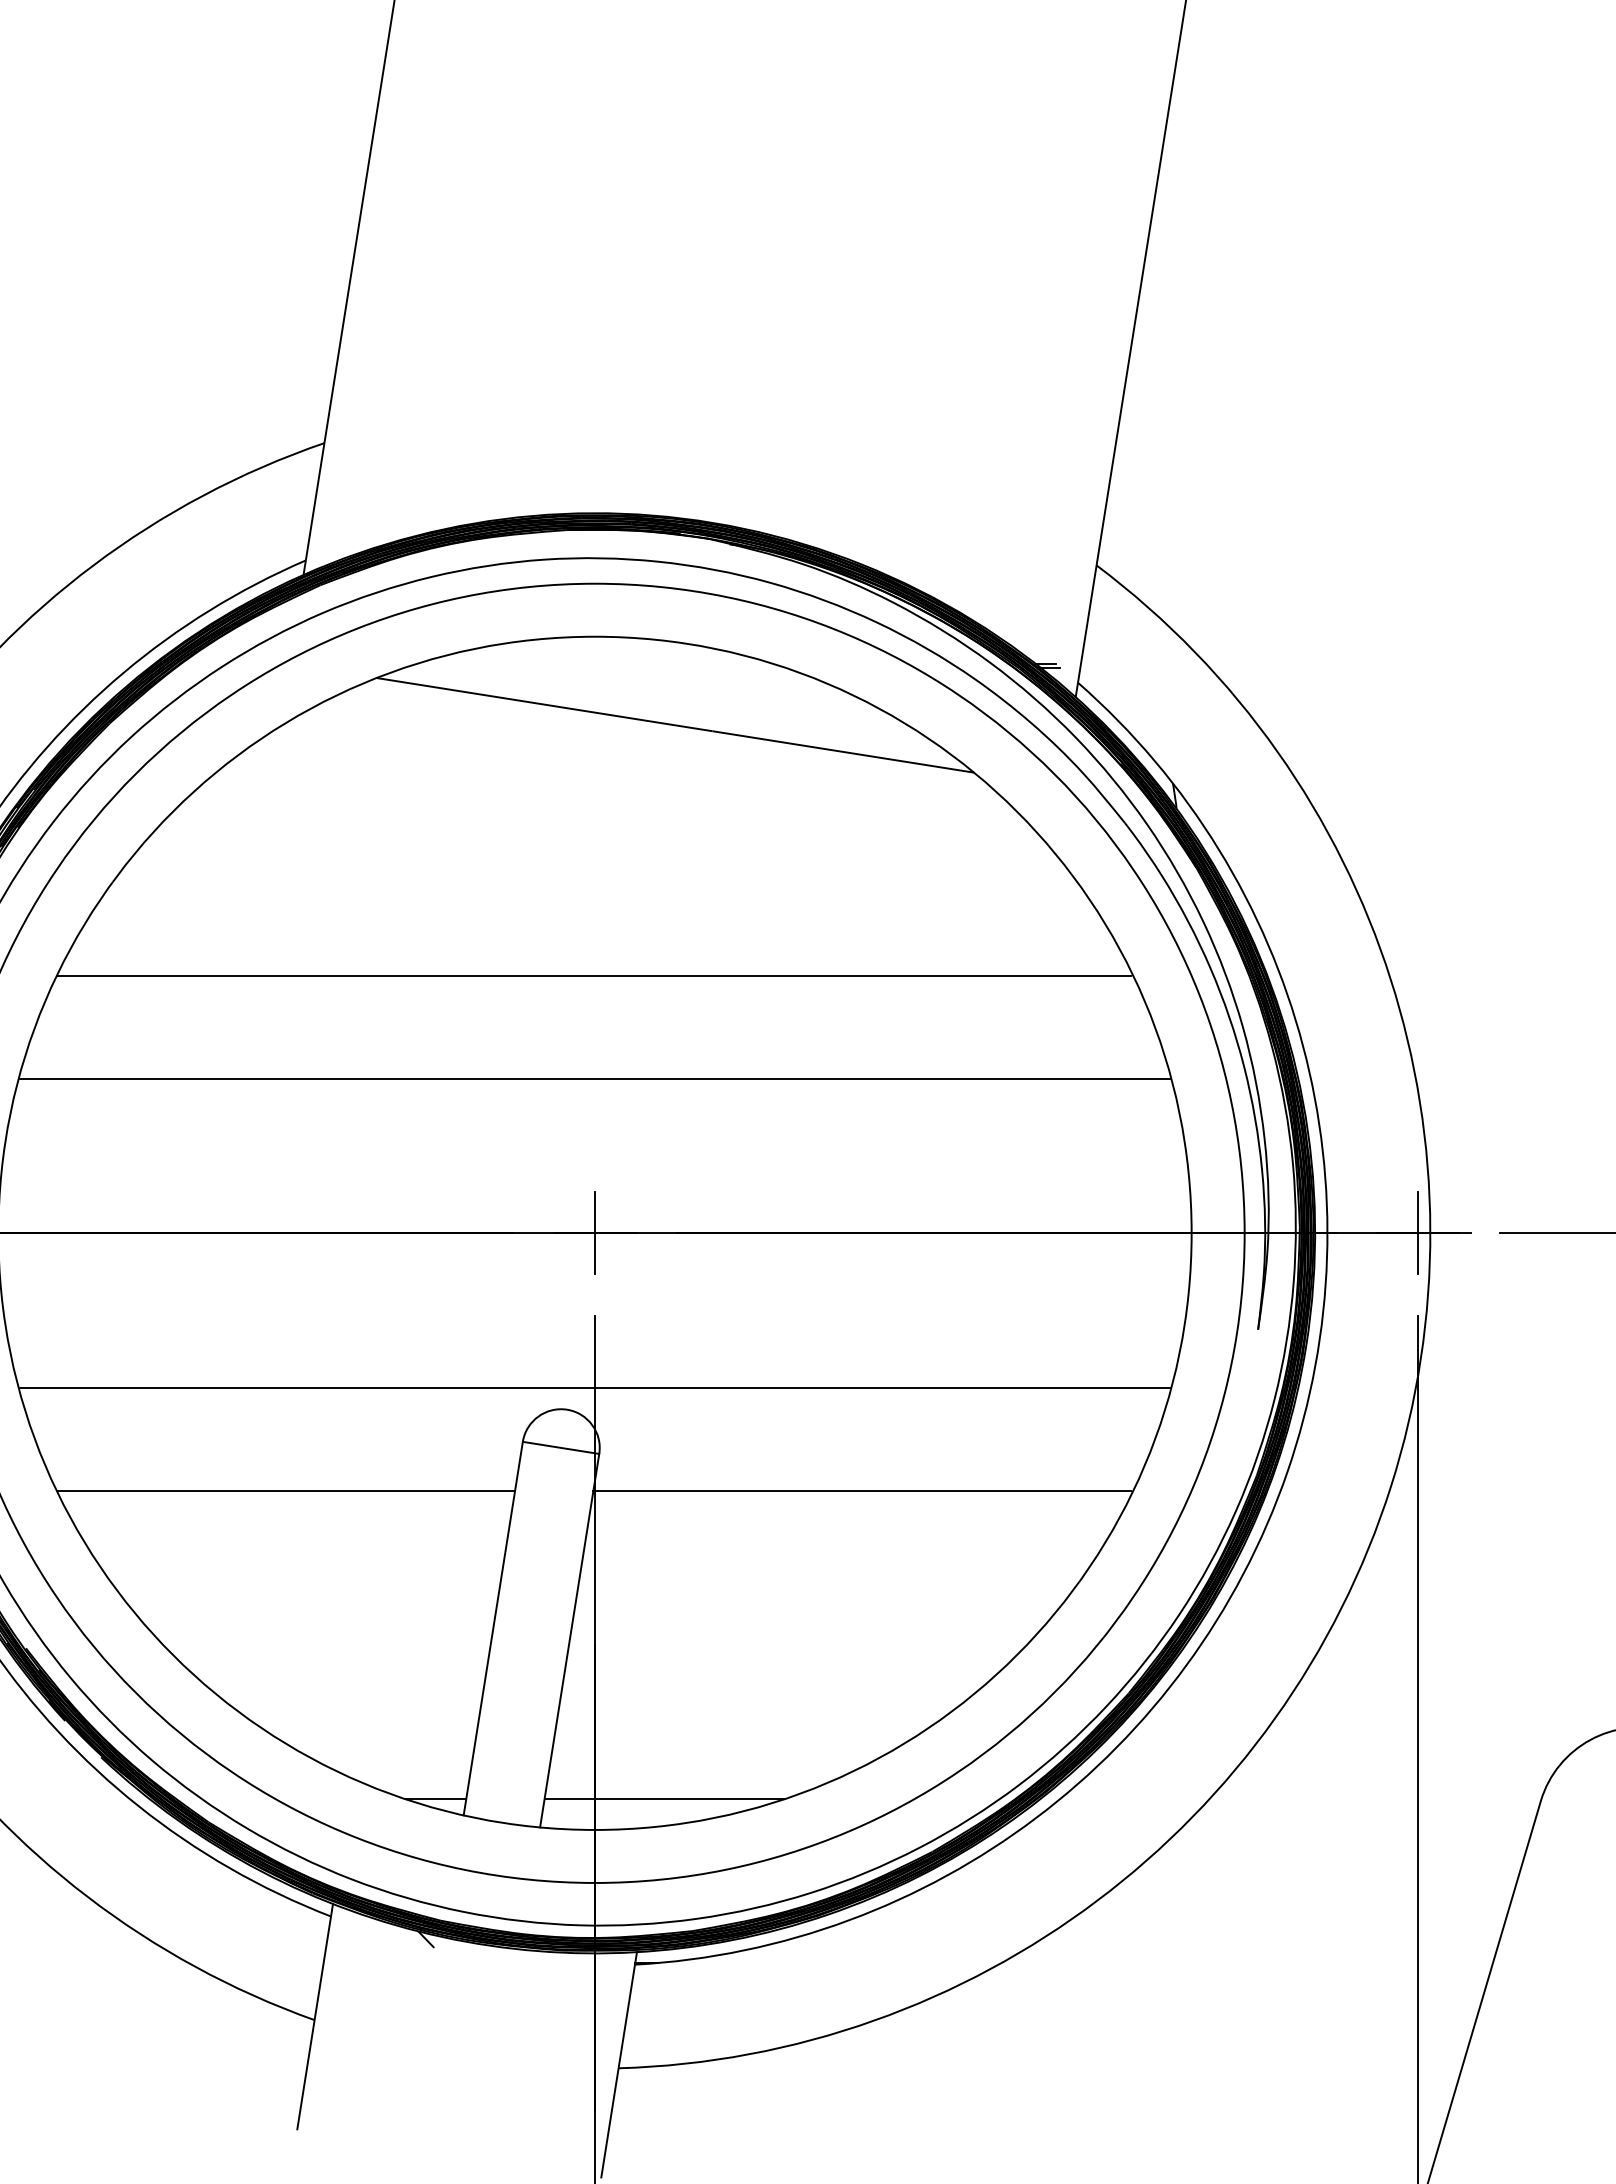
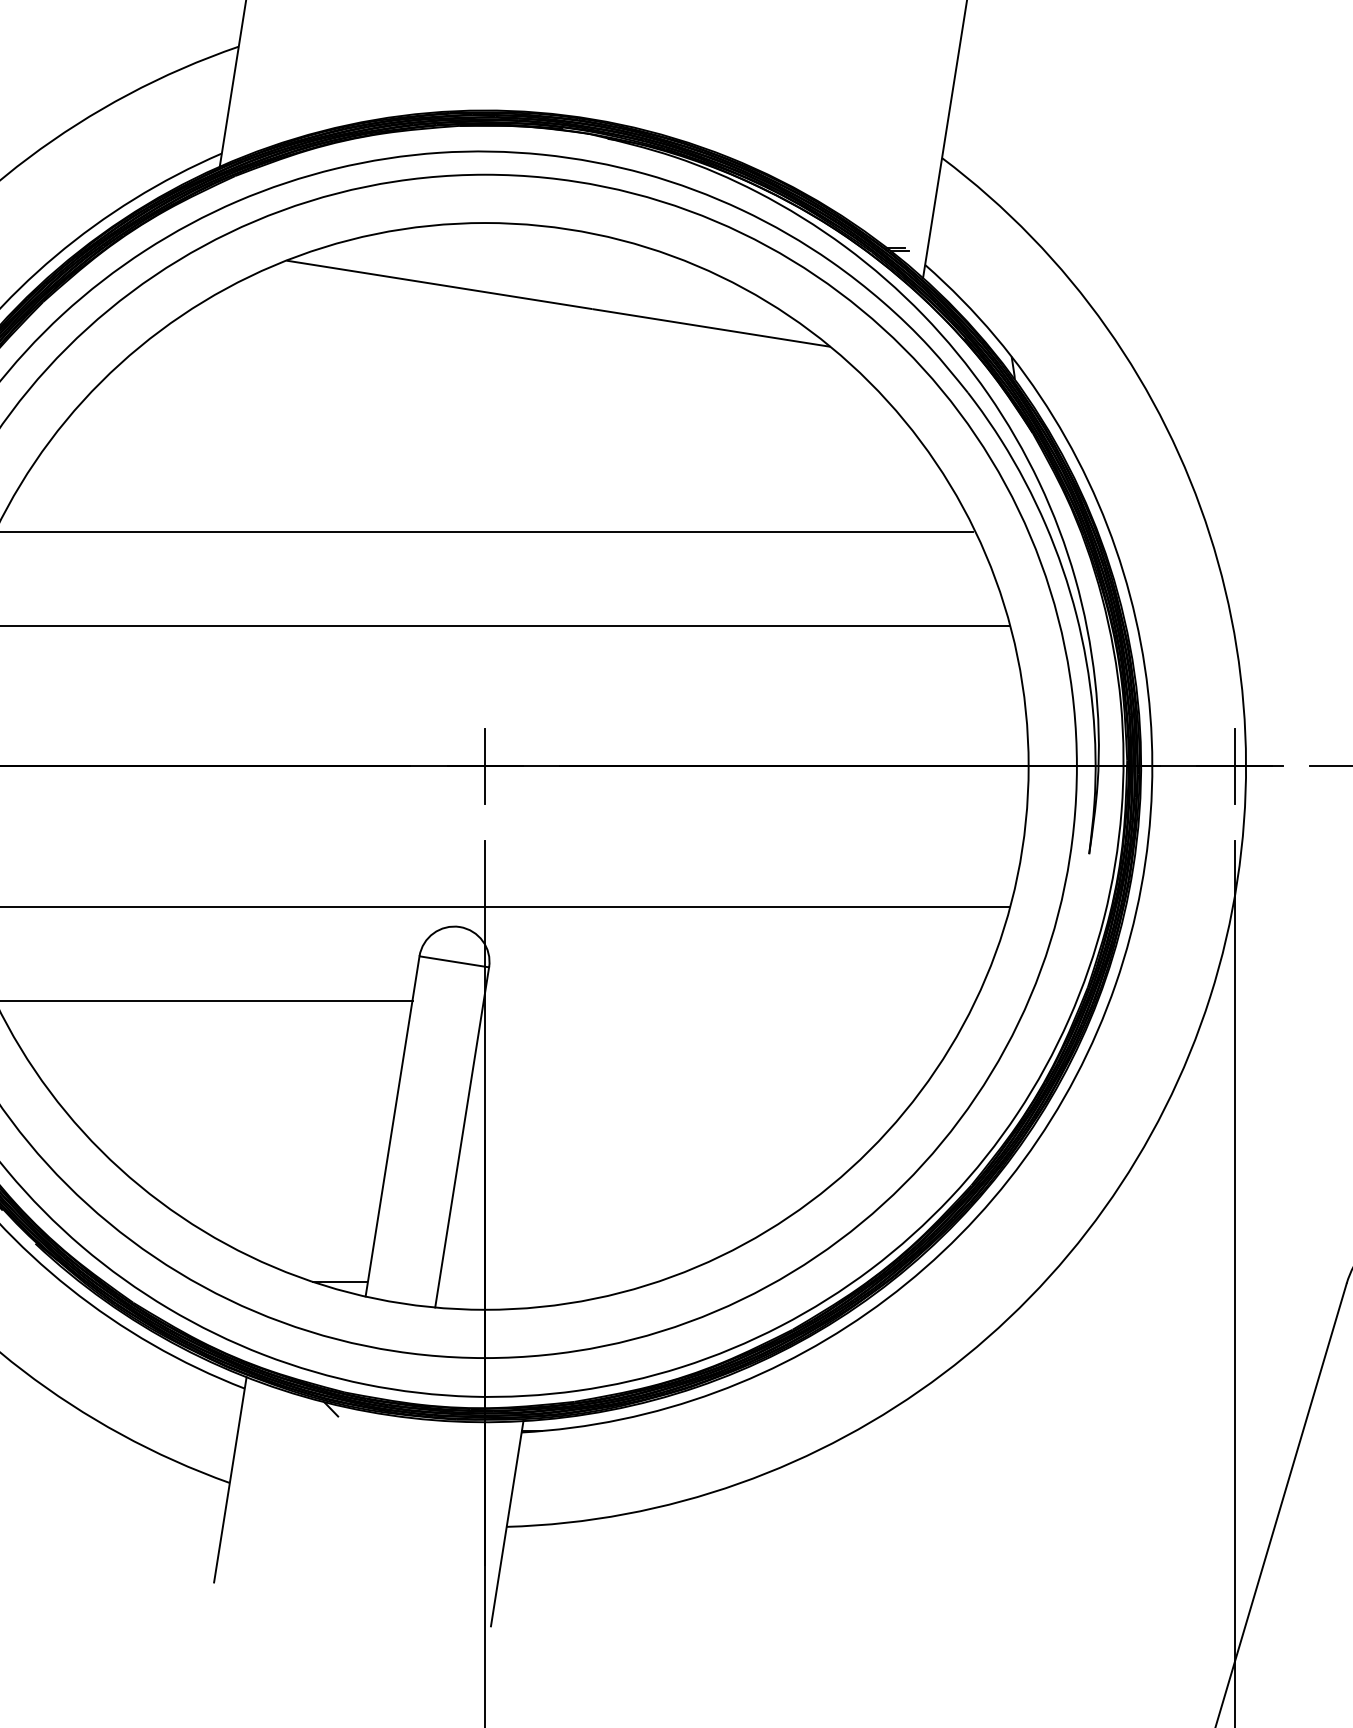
line: (862, 1490) -> (728, 1000), removed
line: (664, 1799) -> (548, 1282), removed

